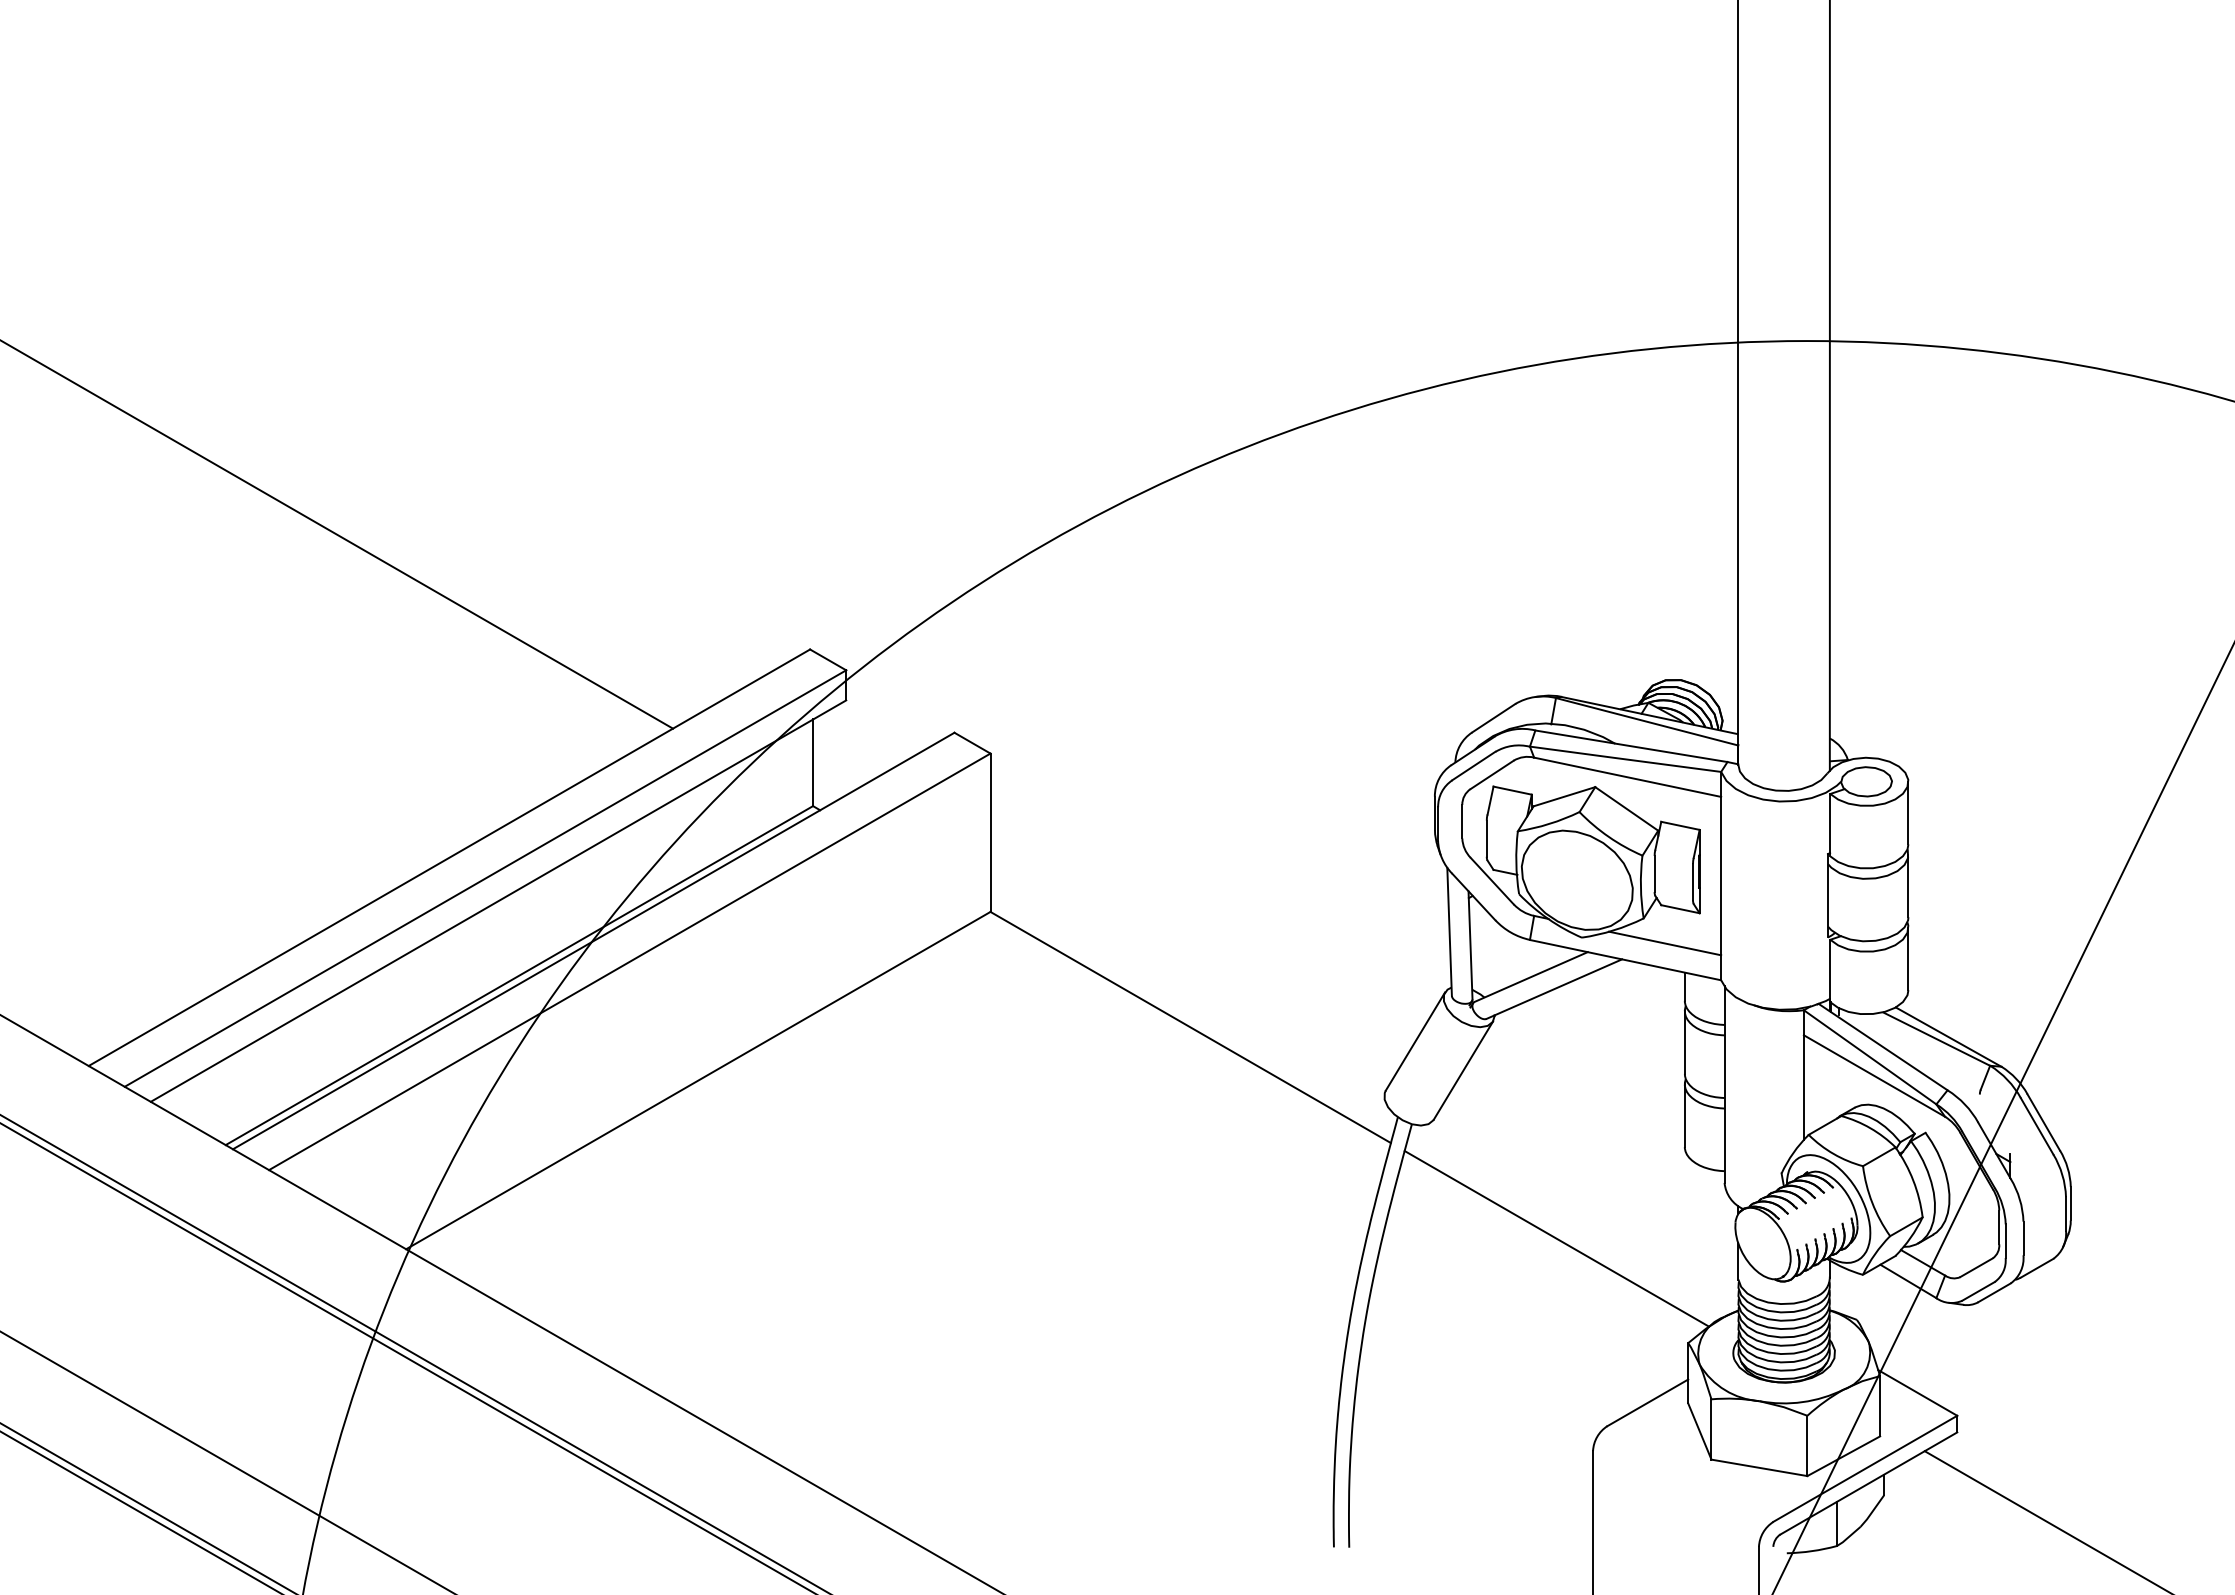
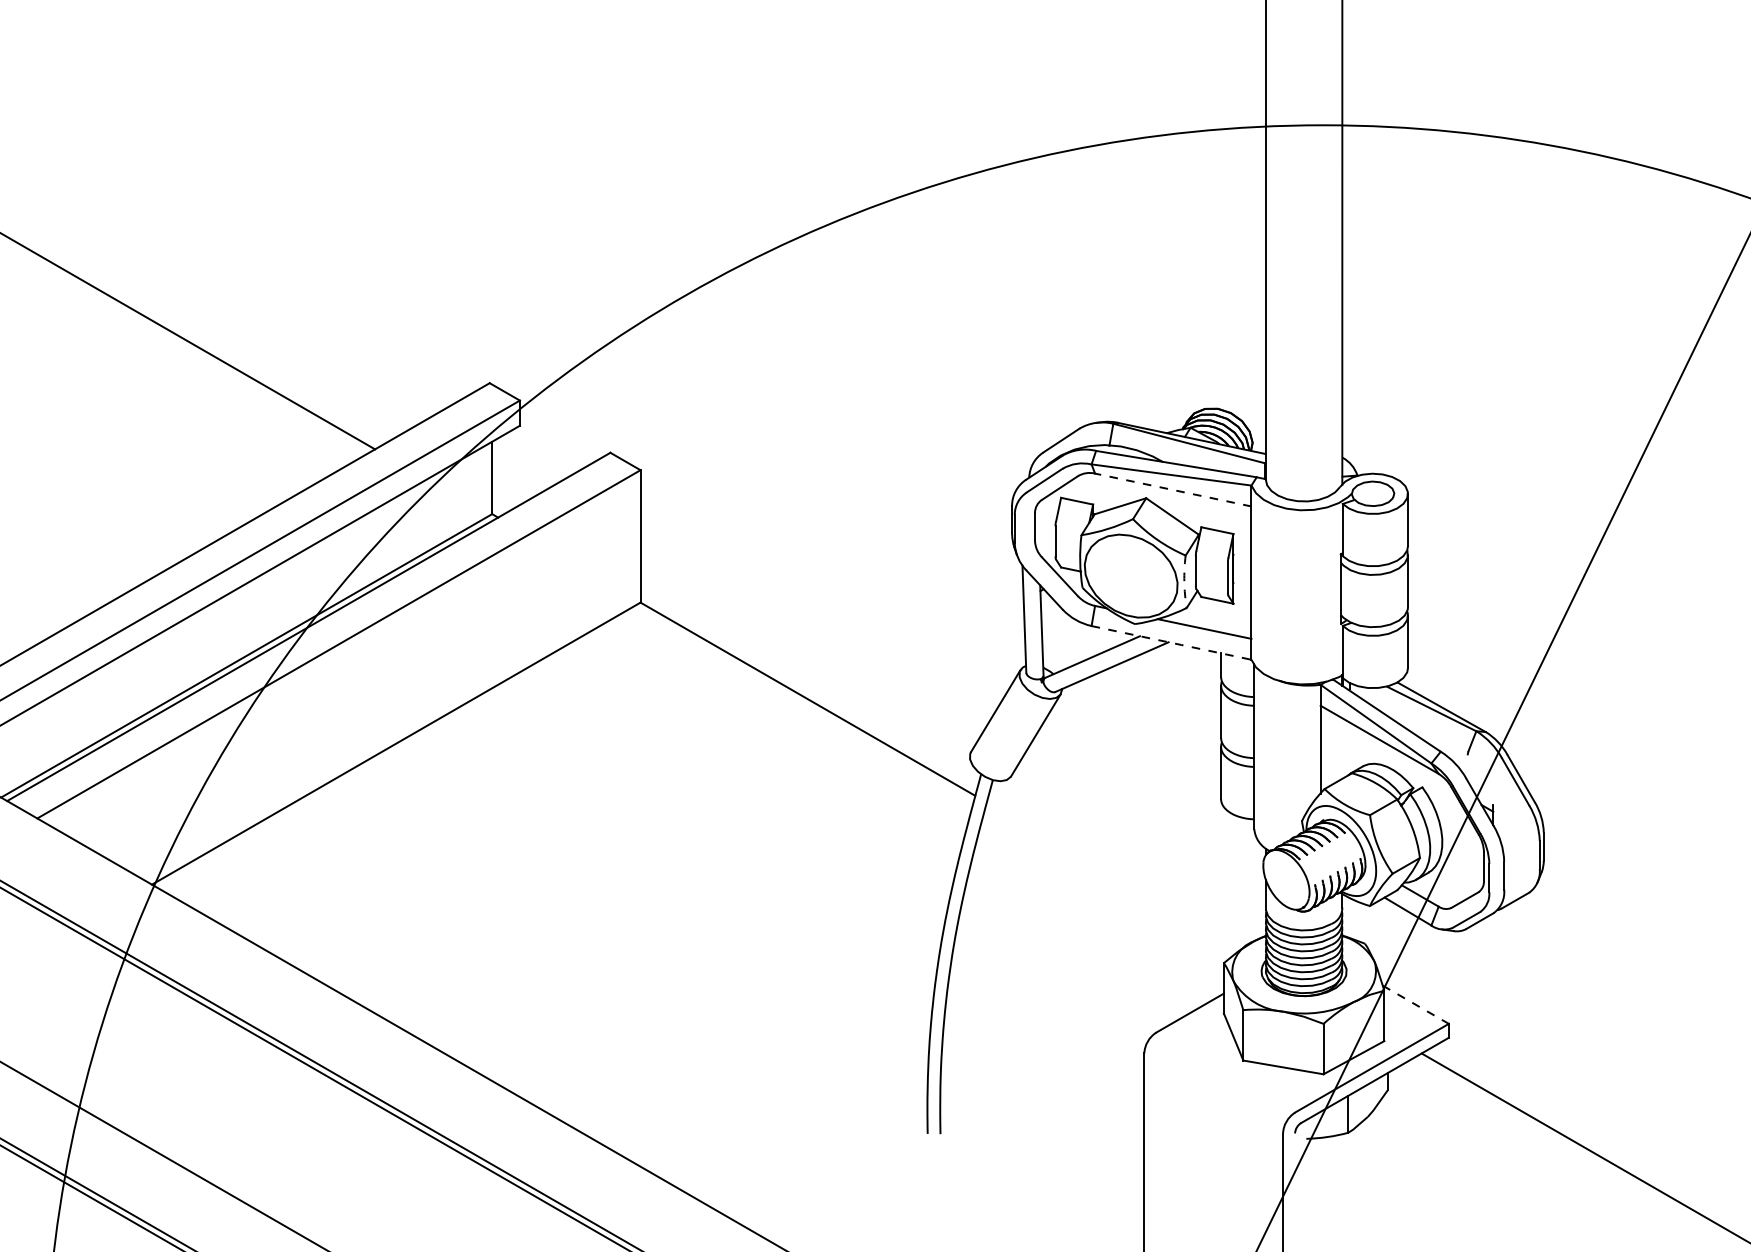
line: (1627, 777) -> (1173, 490), solid -> dashed
arc: (1640, 887) -> (1184, 582), solid -> dashed
line: (1626, 960) -> (1172, 643), solid -> dashed
line: (1556, 1238) -> (1113, 875), removed
line: (1917, 1392) -> (1415, 1004), solid -> dashed

